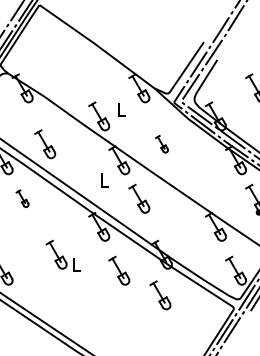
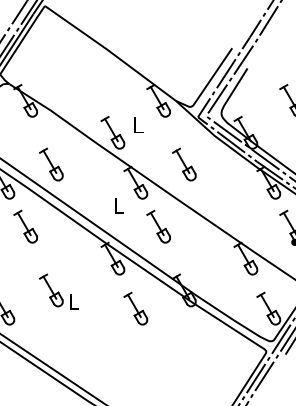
part: (162, 144) -> (184, 164), size x1.67
part: (22, 198) -> (25, 226), size x1.67
part: (62, 255) -> (58, 291), moved
part: (160, 295) -> (182, 336), removed

